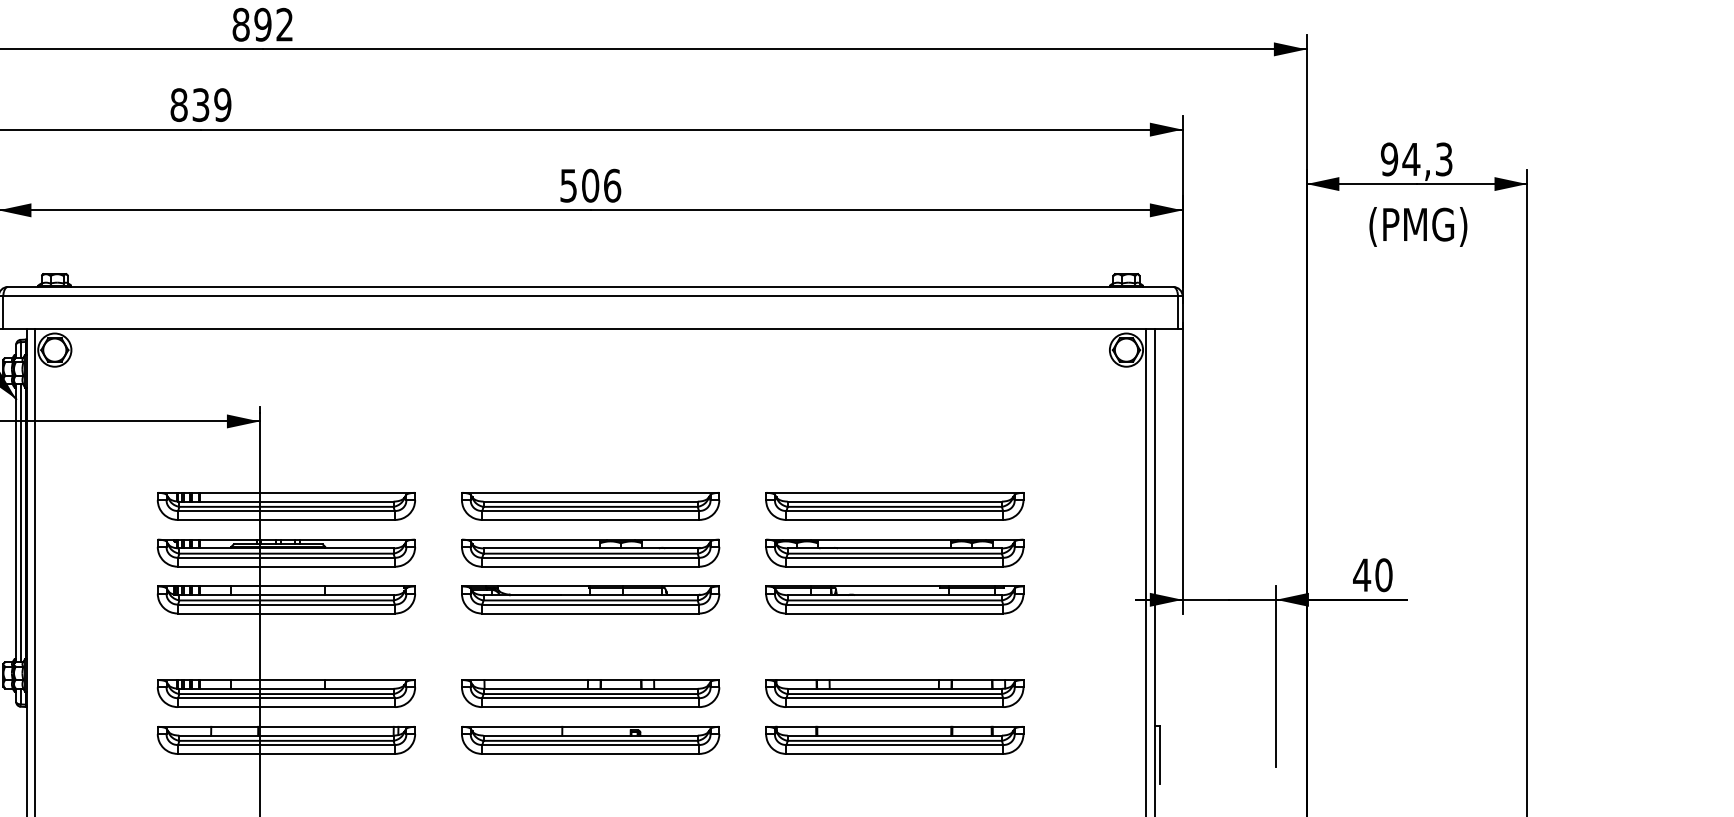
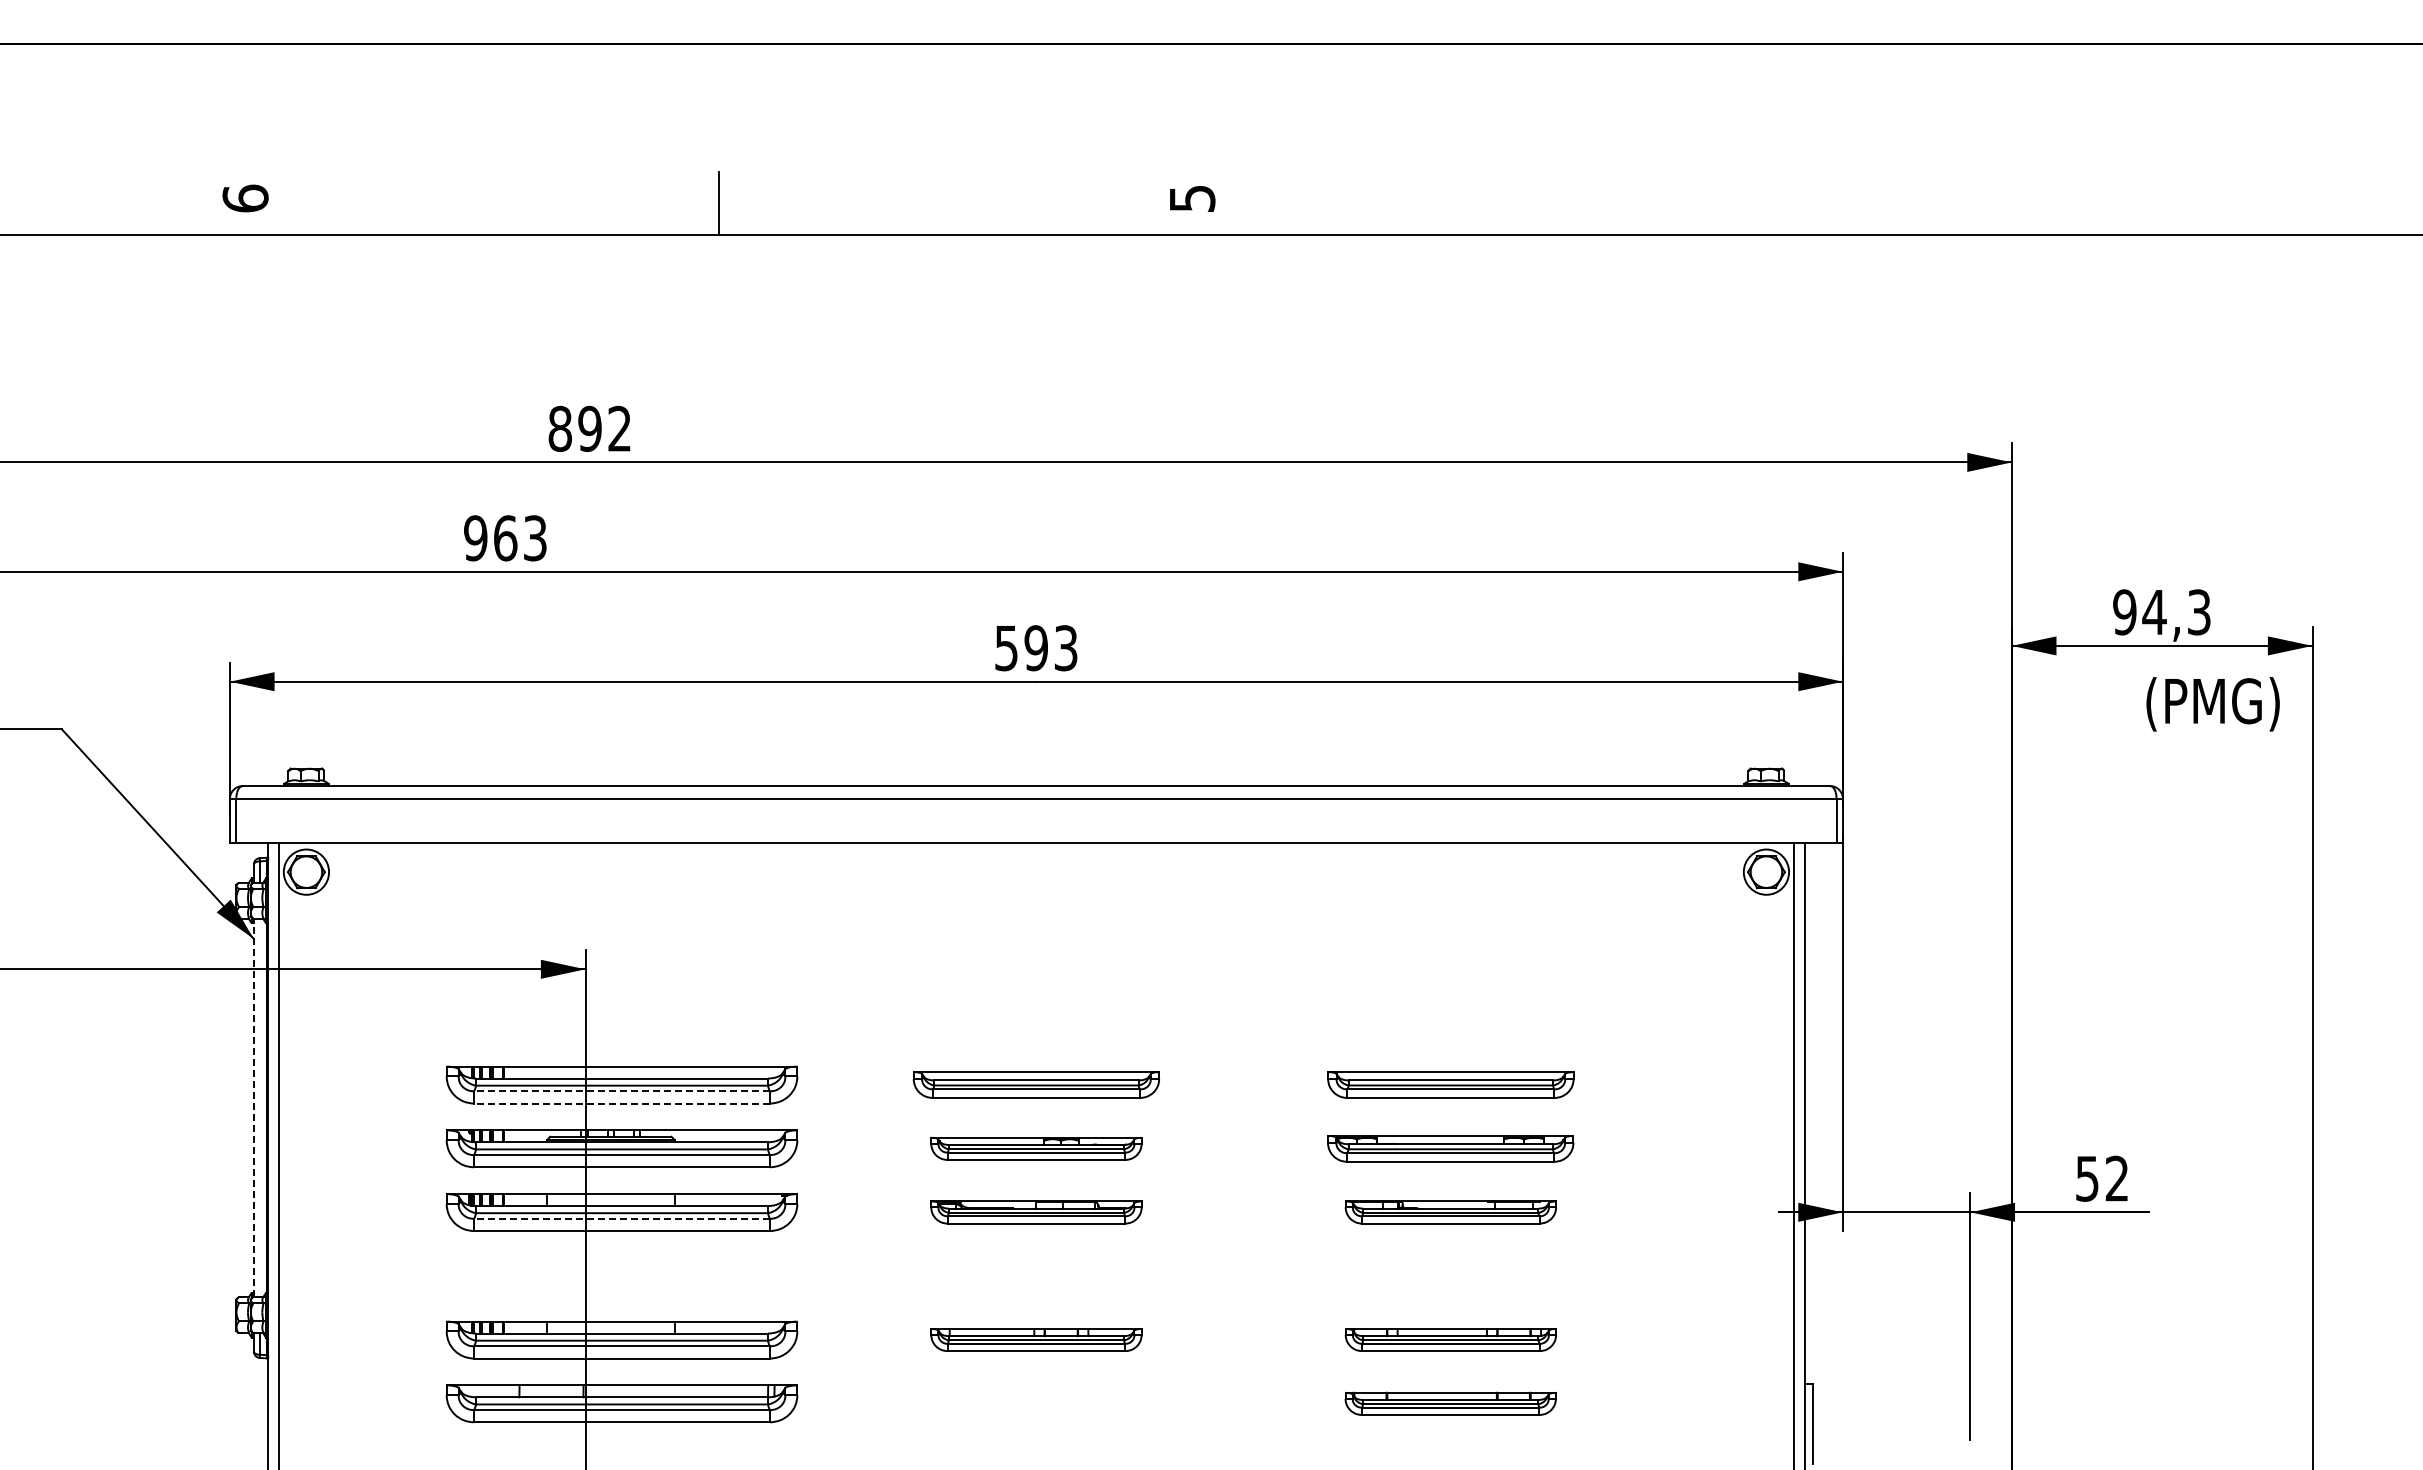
text: (200, 105) -> (505, 538), 839 -> 963
text: (601, 185) -> (1051, 648), 506 -> 593
text: (1417, 227) -> (2212, 704), moved
part: (590, 505) -> (1036, 1084), size x0.7
part: (894, 505) -> (1450, 1084), size x0.7
line: (286, 511) -> (622, 1091), solid -> dashed
line: (286, 519) -> (622, 1103), solid -> dashed
line: (15, 522) -> (253, 1107), solid -> dashed
line: (20, 522) -> (259, 1107), removed
part: (590, 552) -> (1036, 1148), size x0.6
part: (894, 552) -> (1450, 1148), size x0.7
text: (1373, 574) -> (2102, 1178), 40 -> 52
part: (590, 599) -> (1036, 1212), size x0.6
part: (894, 599) -> (1450, 1212), size x0.6
line: (286, 604) -> (622, 1218), solid -> dashed
part: (590, 693) -> (1036, 1339), size x0.6
part: (894, 693) -> (1450, 1339), size x0.6
part: (590, 740) -> (1036, 1403), removed
part: (894, 740) -> (1450, 1403), size x0.6

